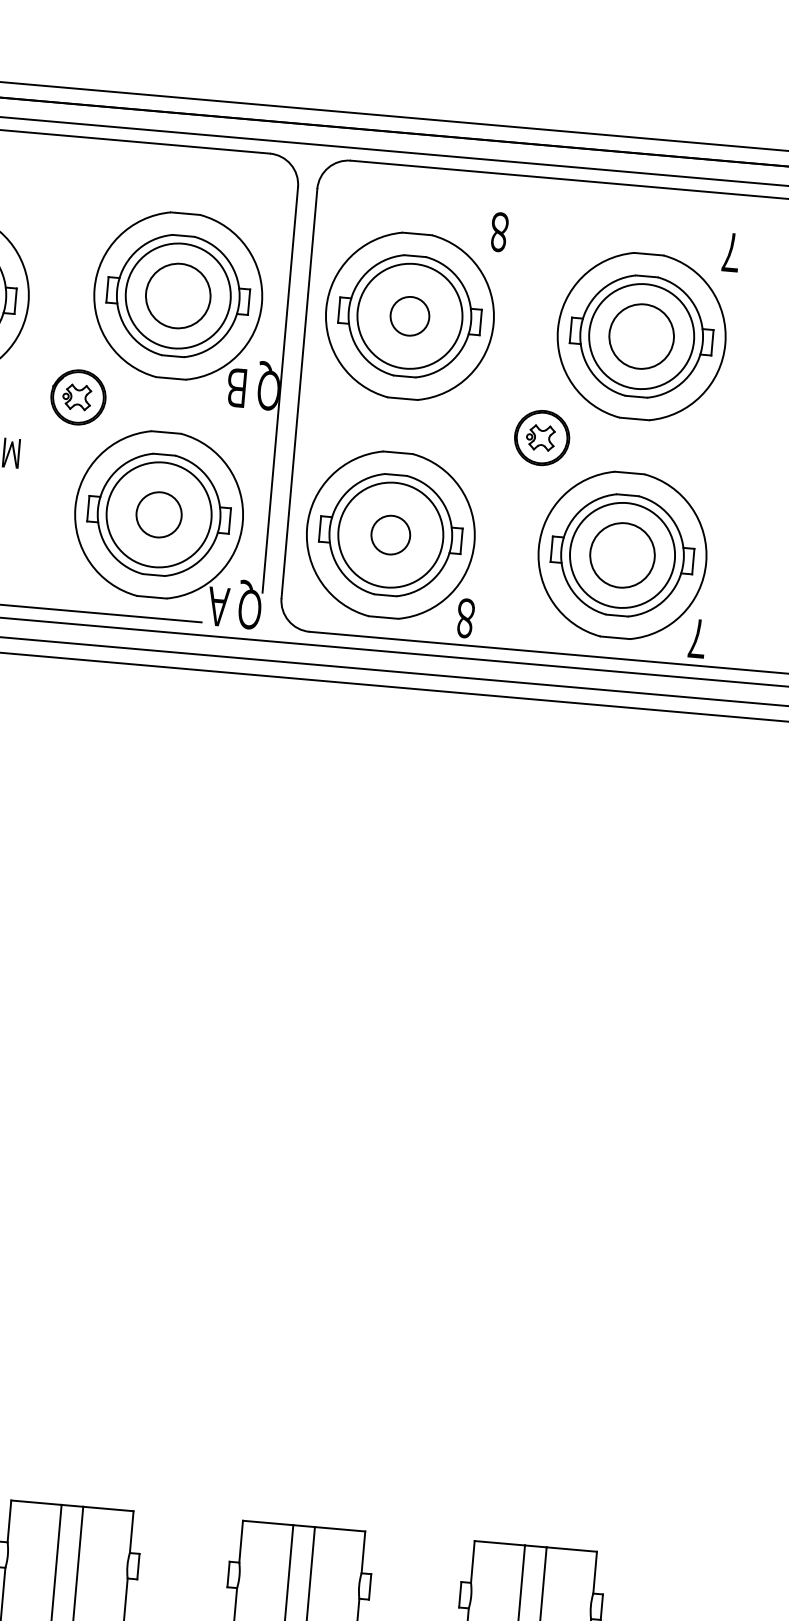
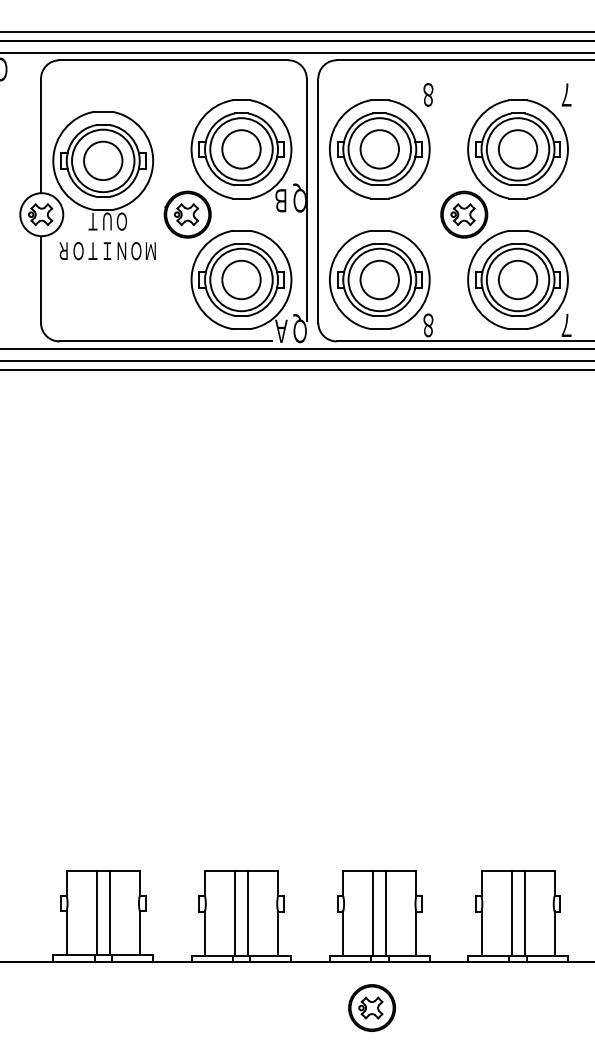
circle: (409, 316) -> (379, 149), size x1.67
part: (78, 397) -> (187, 214), size x1.43
part: (542, 437) -> (464, 214), size x1.43
circle: (159, 514) -> (241, 279), size x1.43
circle: (390, 534) -> (379, 279), size x1.67

